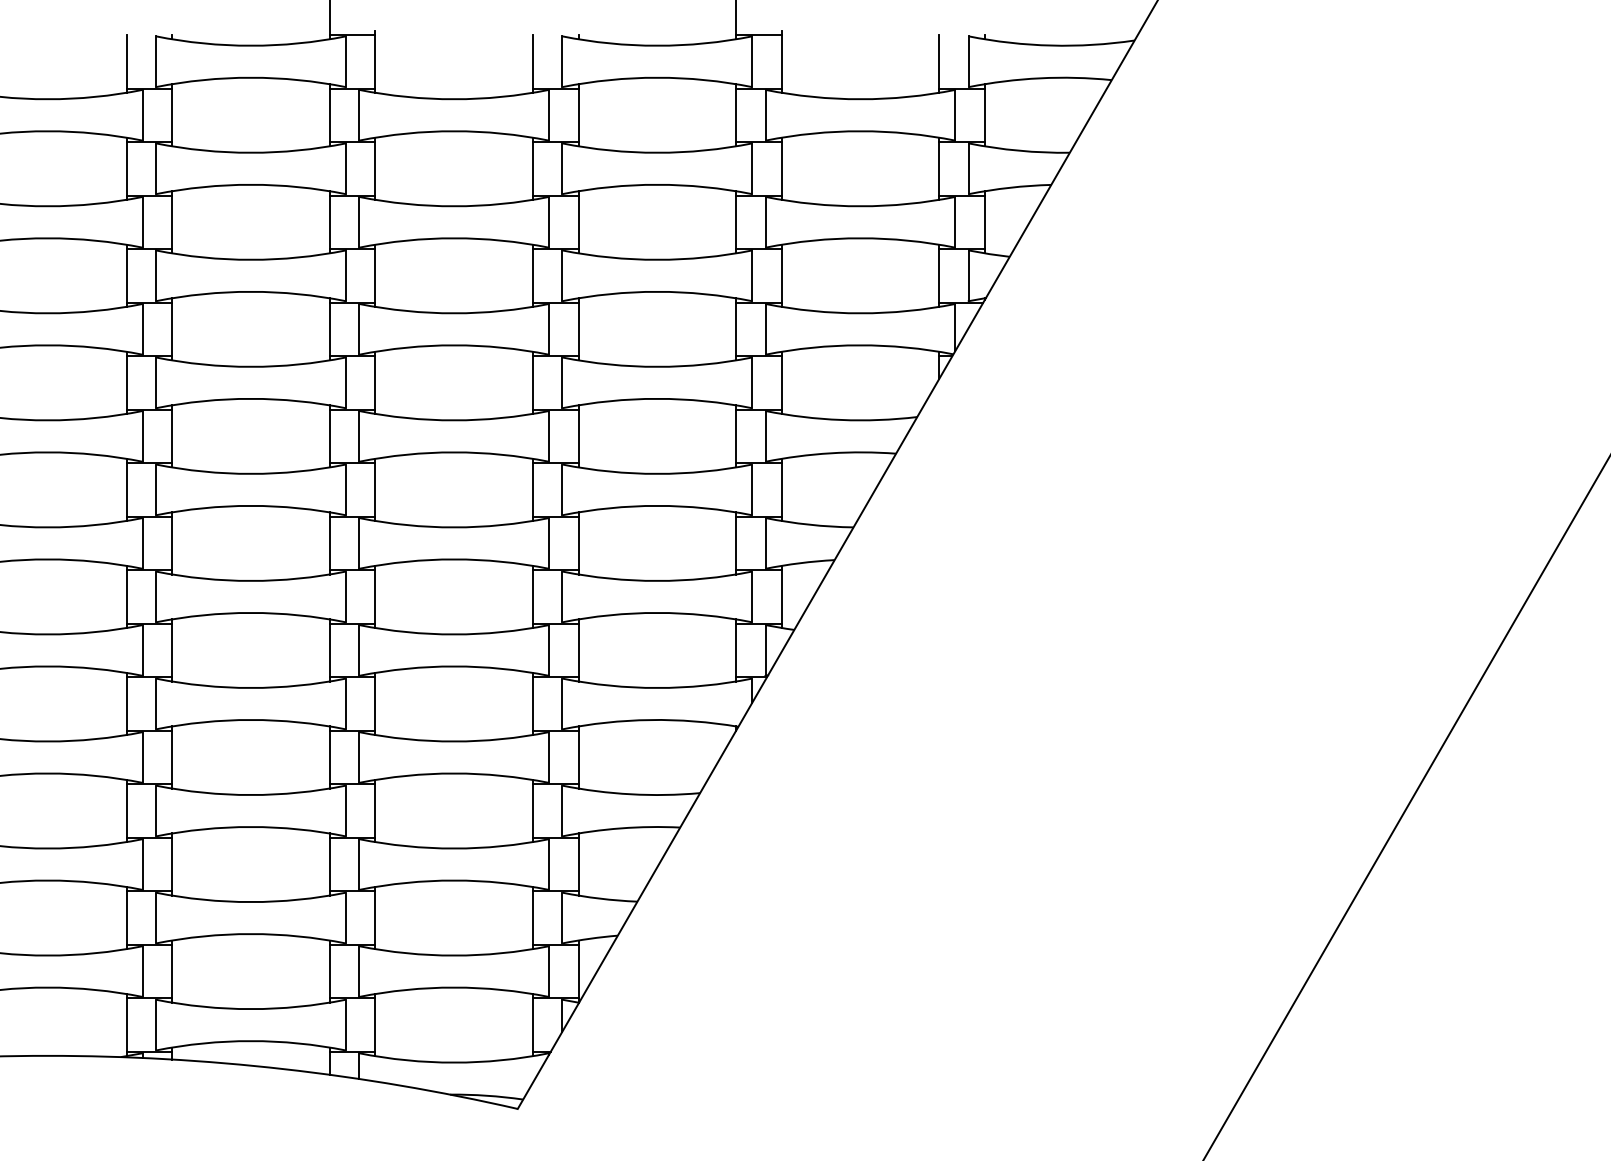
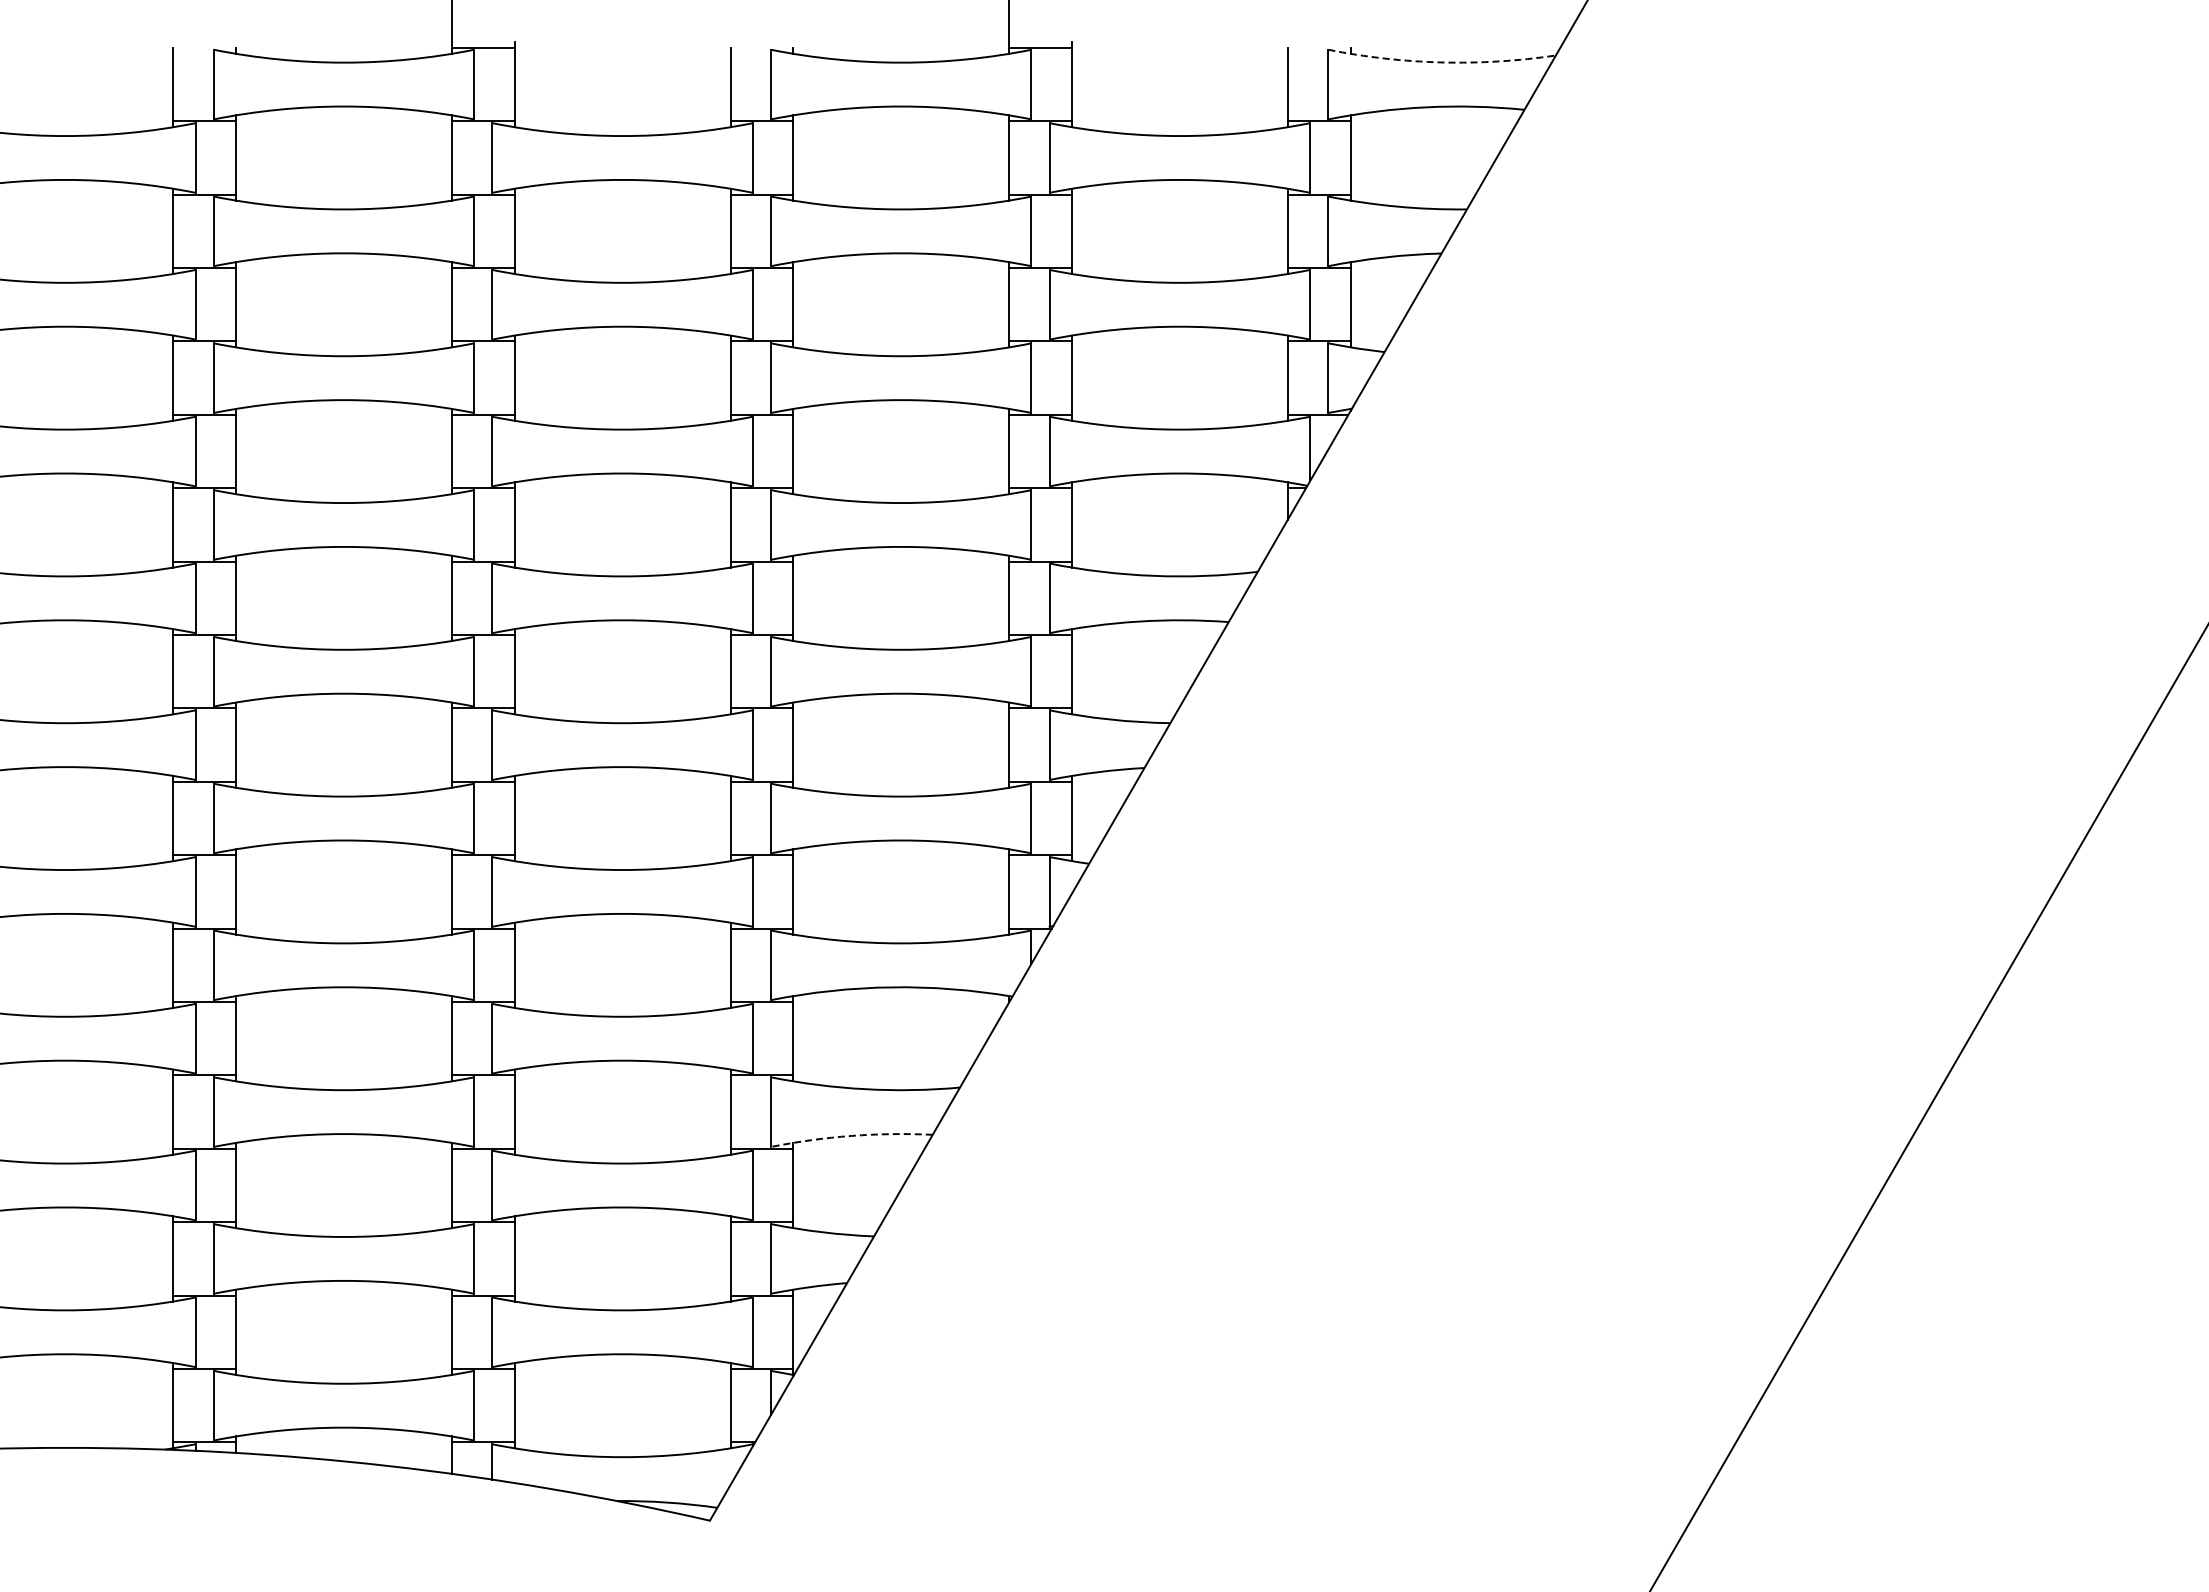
arc: (1051, 45) -> (1441, 62), solid -> dashed
arc: (621, 828) -> (851, 1135), solid -> dashed

